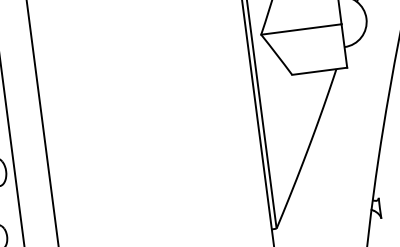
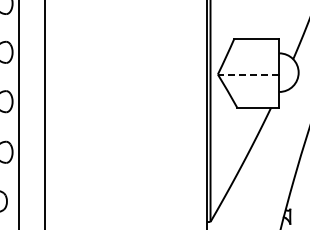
line: (301, 29) -> (248, 74), solid -> dashed

